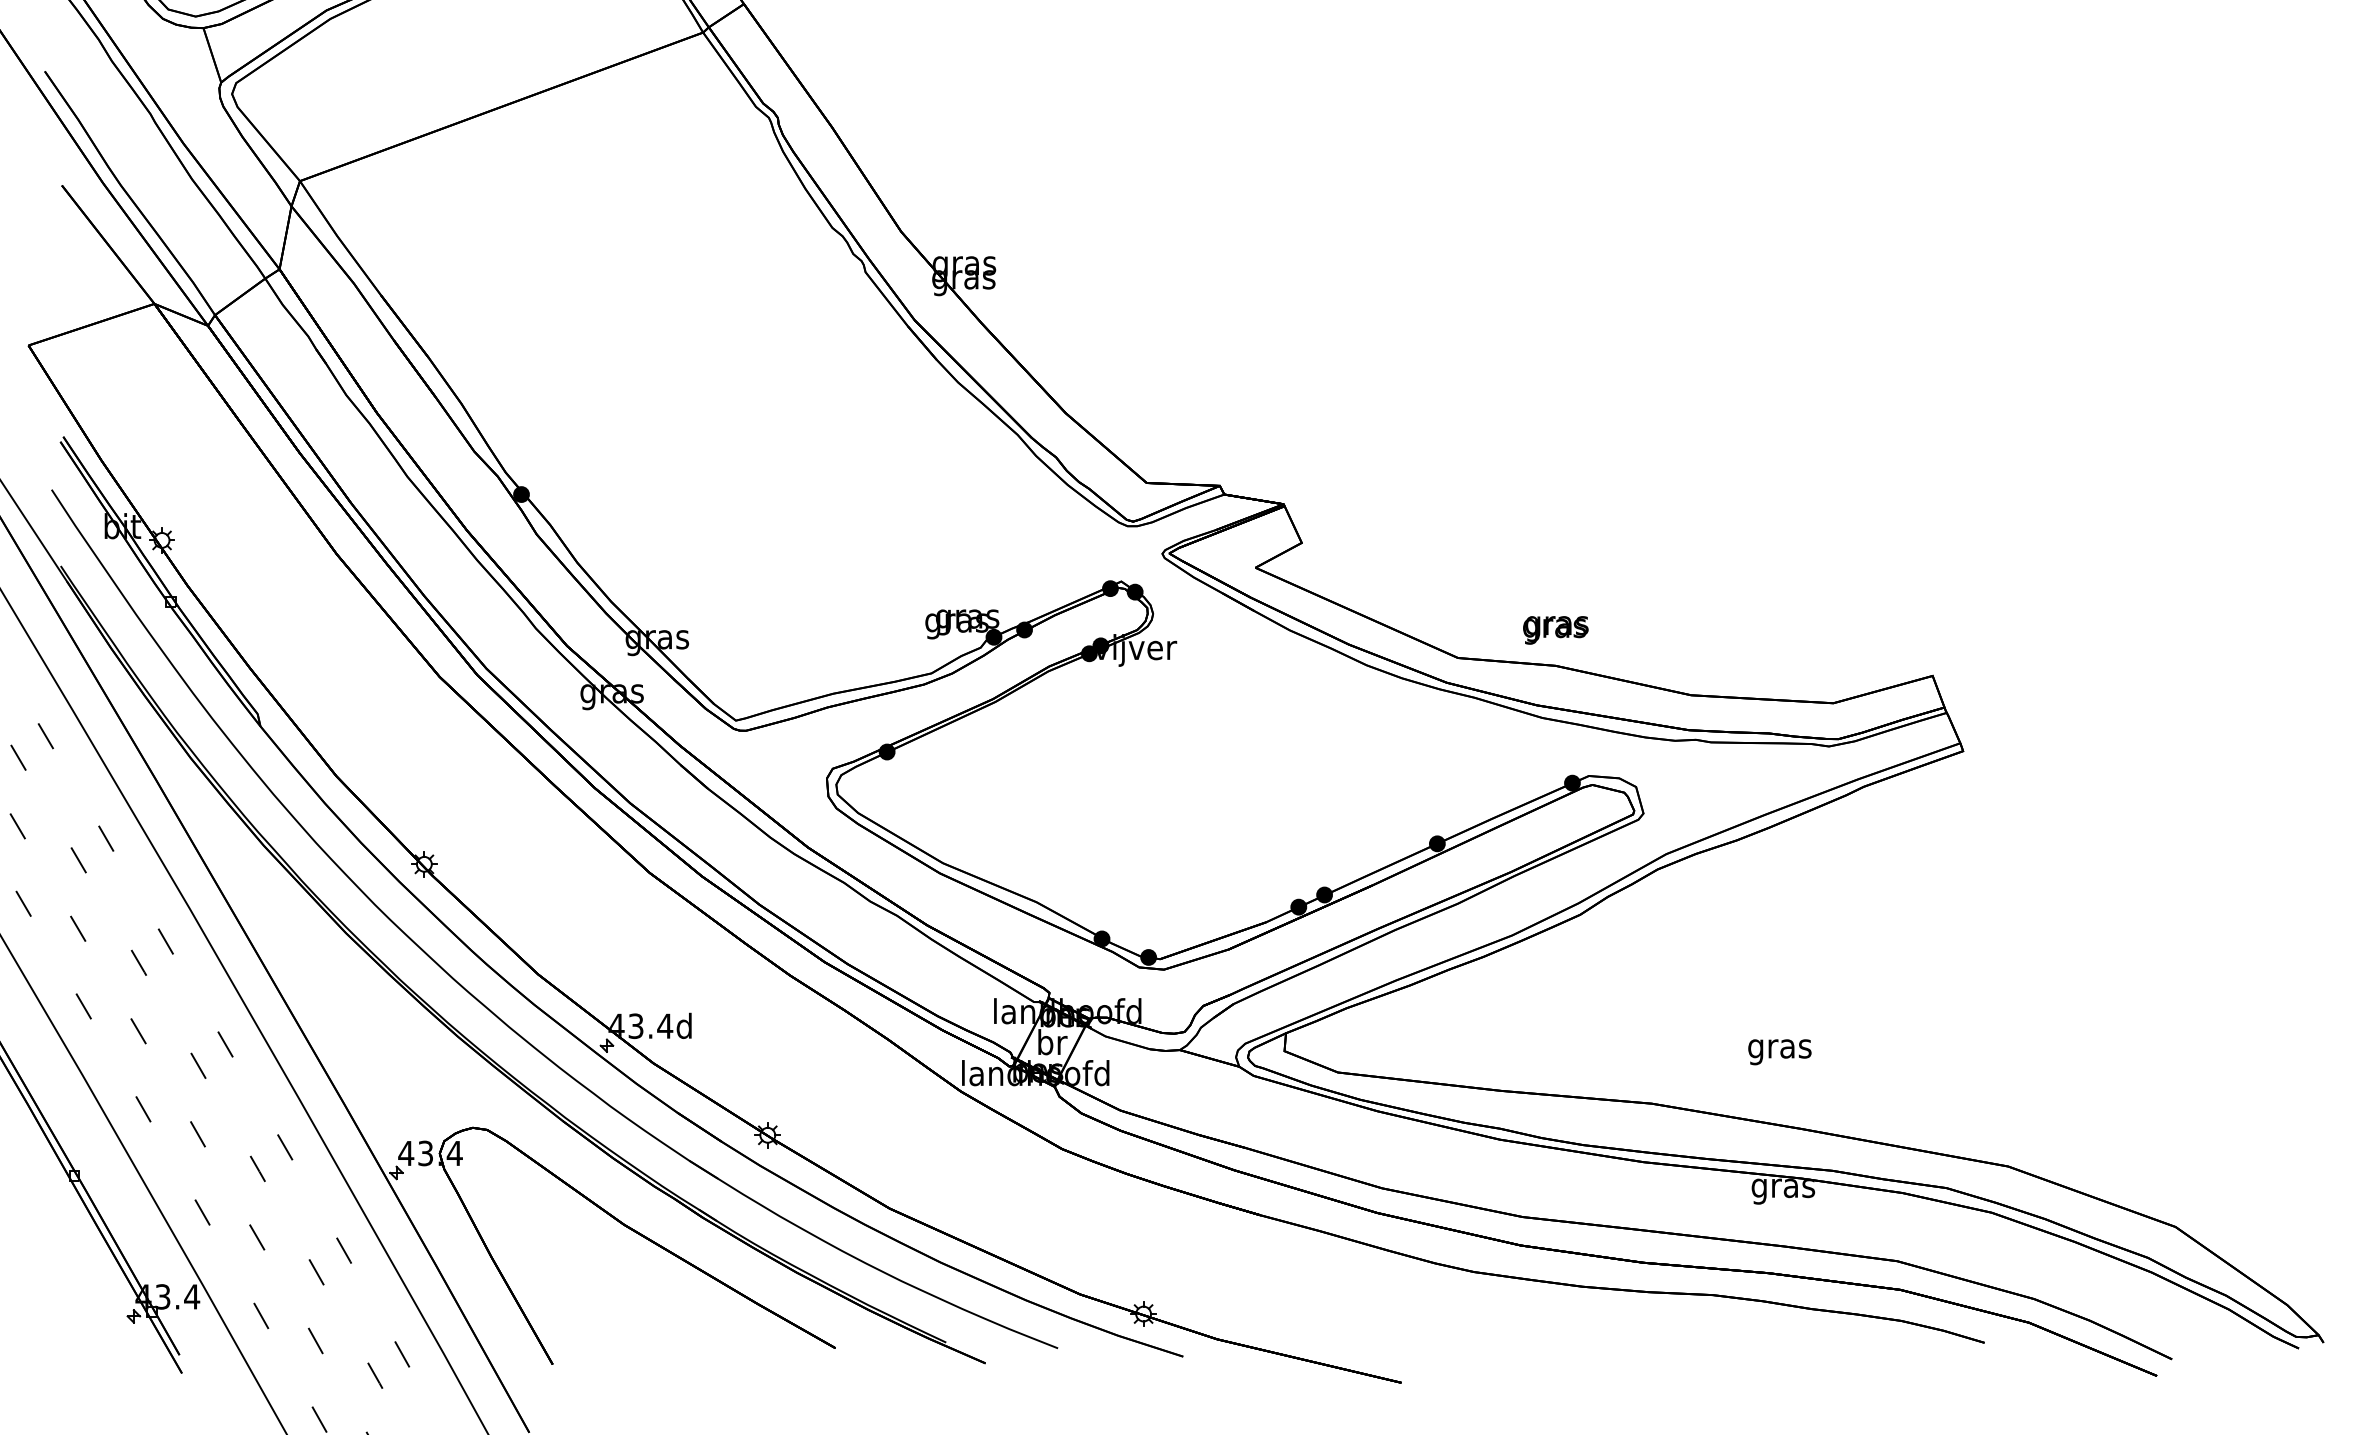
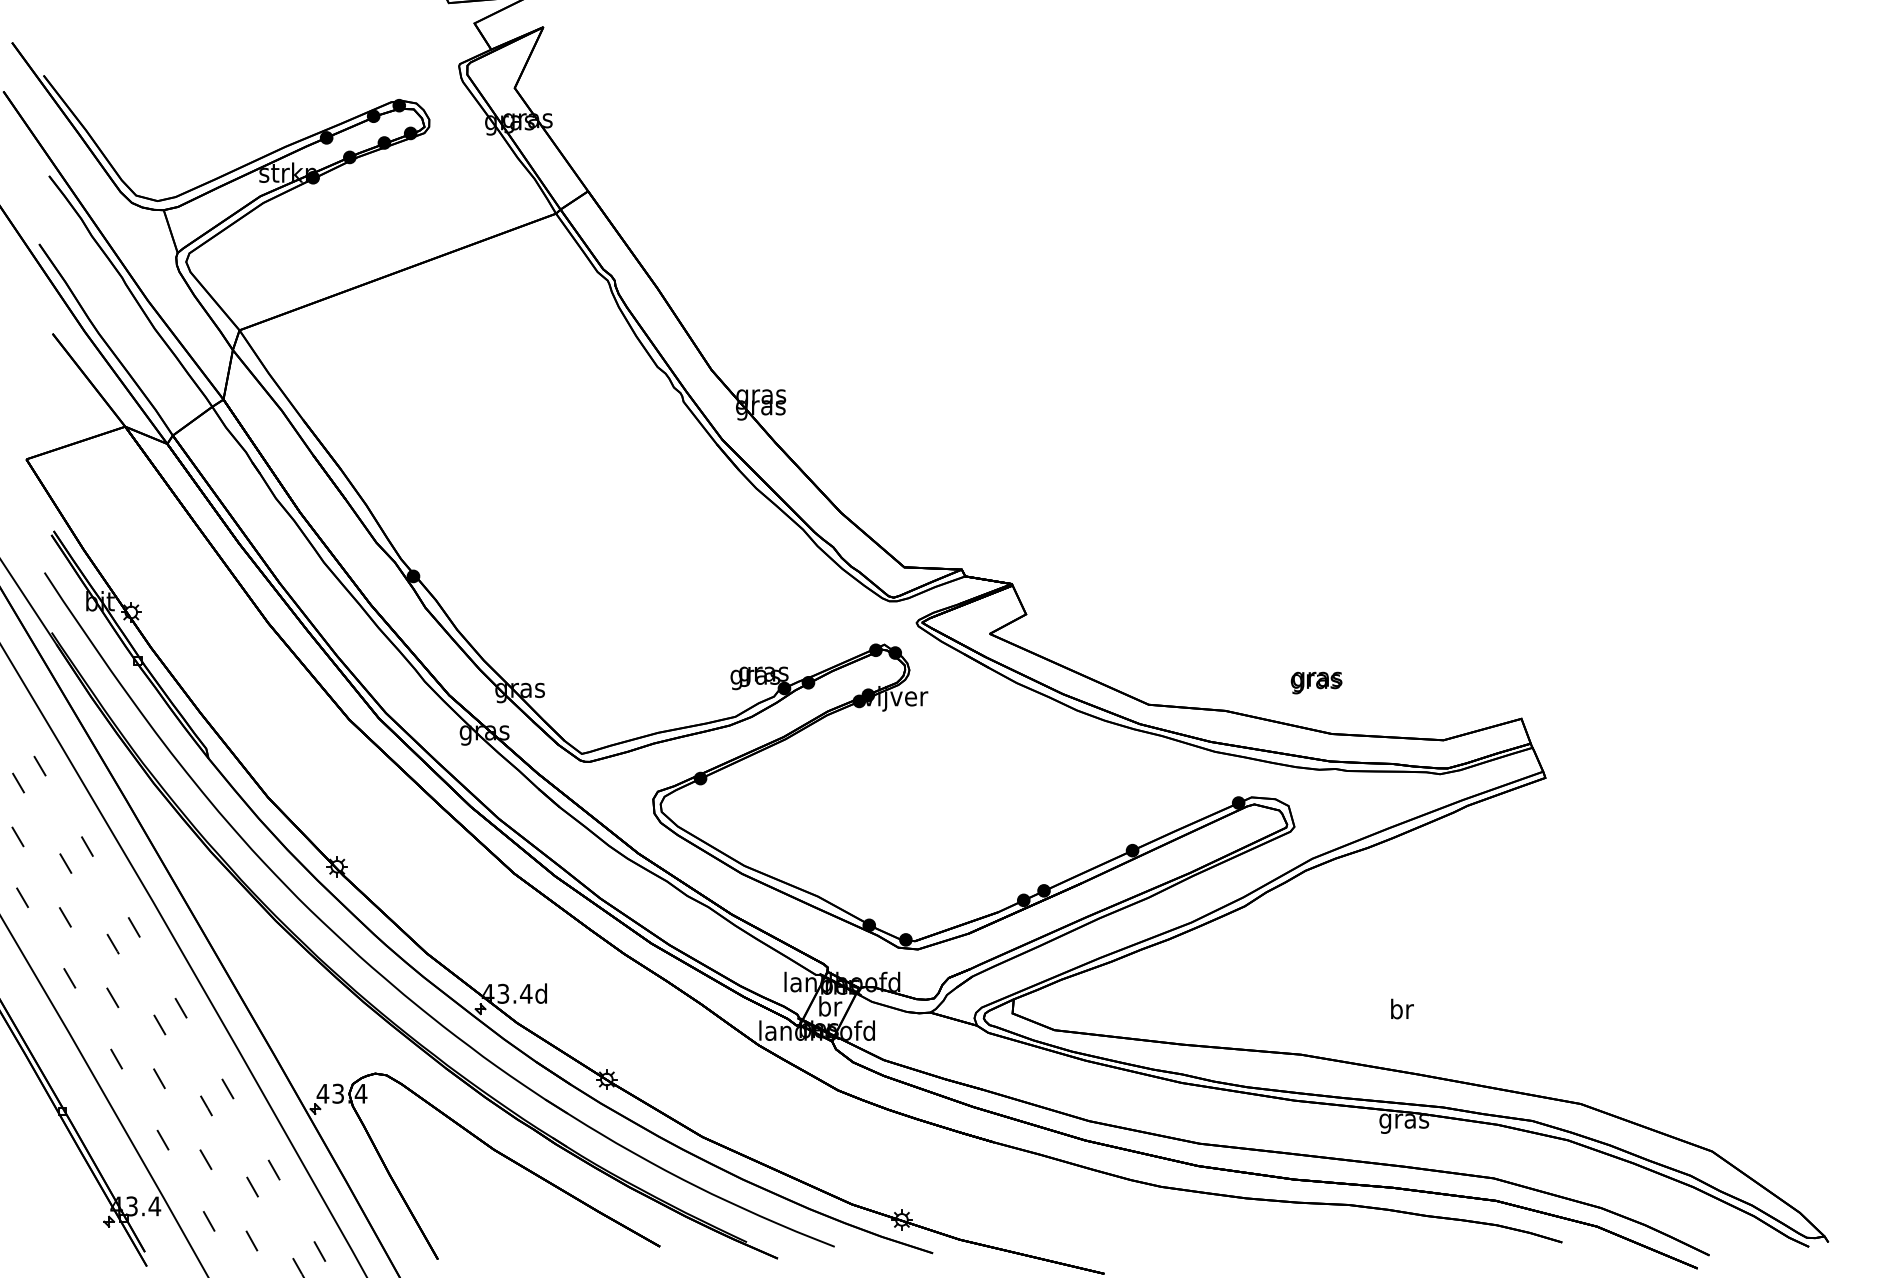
text: (1555, 629) -> (1316, 682), moved
text: (1779, 1048) -> (1401, 1011), gras -> br

